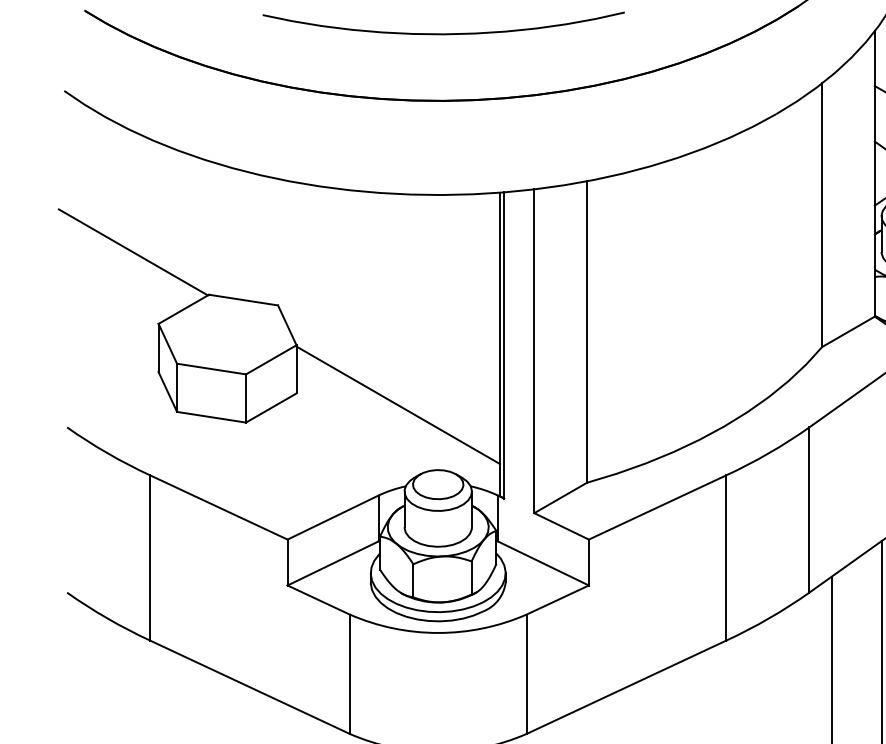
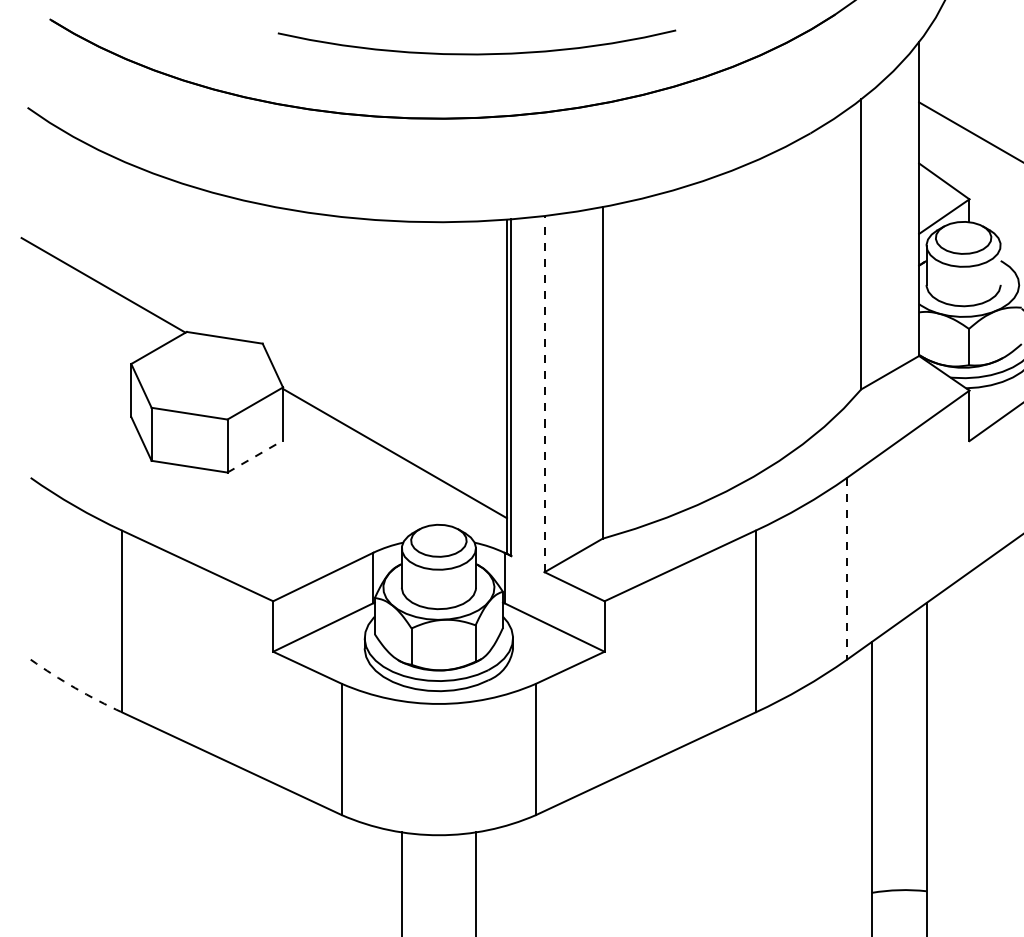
curve: (443, 33) -> (476, 53), moved
line: (534, 350) -> (544, 393), solid -> dashed
line: (271, 407) -> (255, 456), solid -> dashed
line: (809, 509) -> (847, 568), solid -> dashed
arc: (107, 618) -> (75, 688), solid -> dashed

